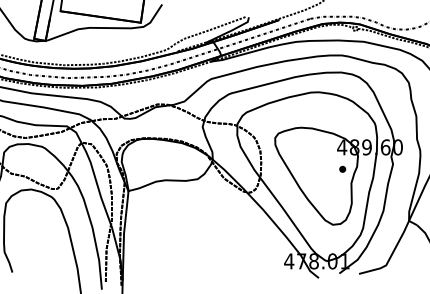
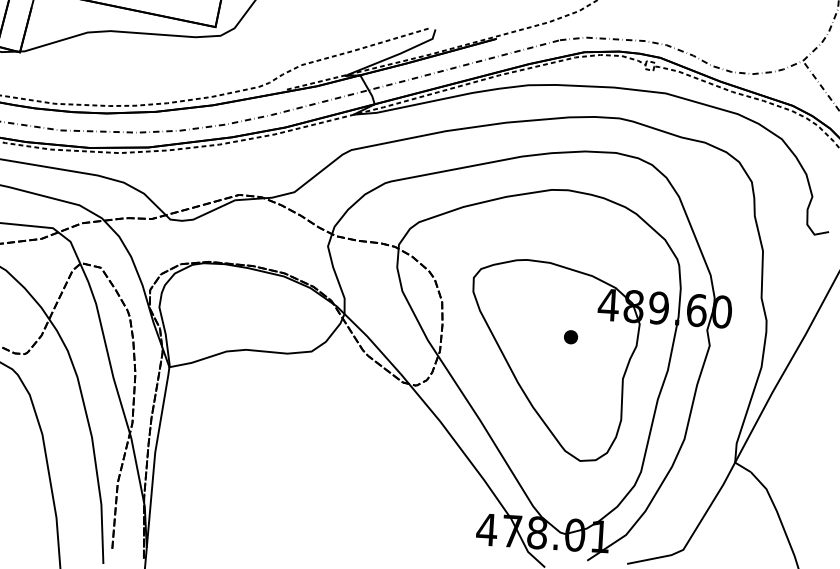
part: (342, 168) -> (570, 335), moved

